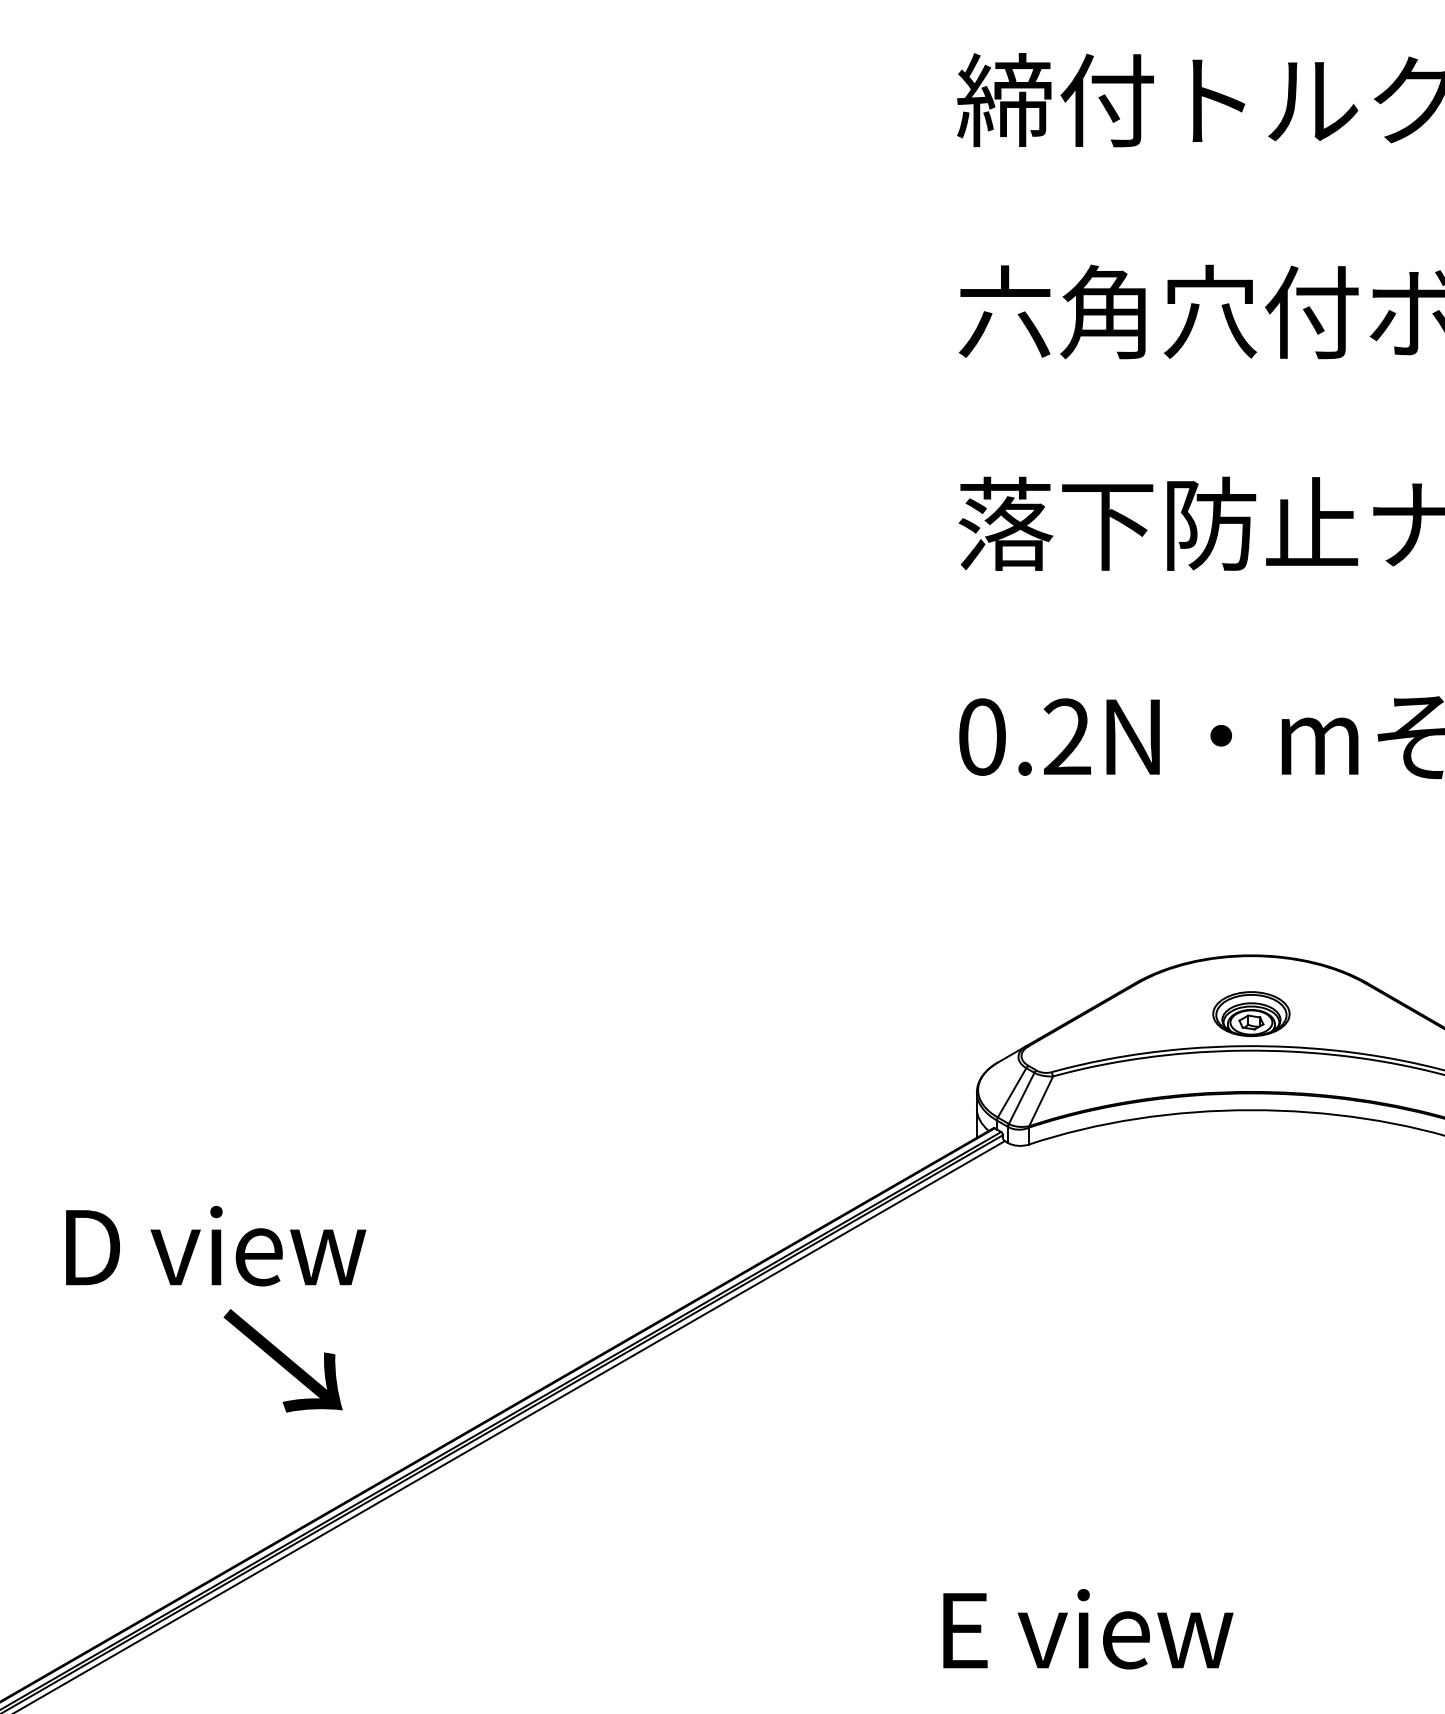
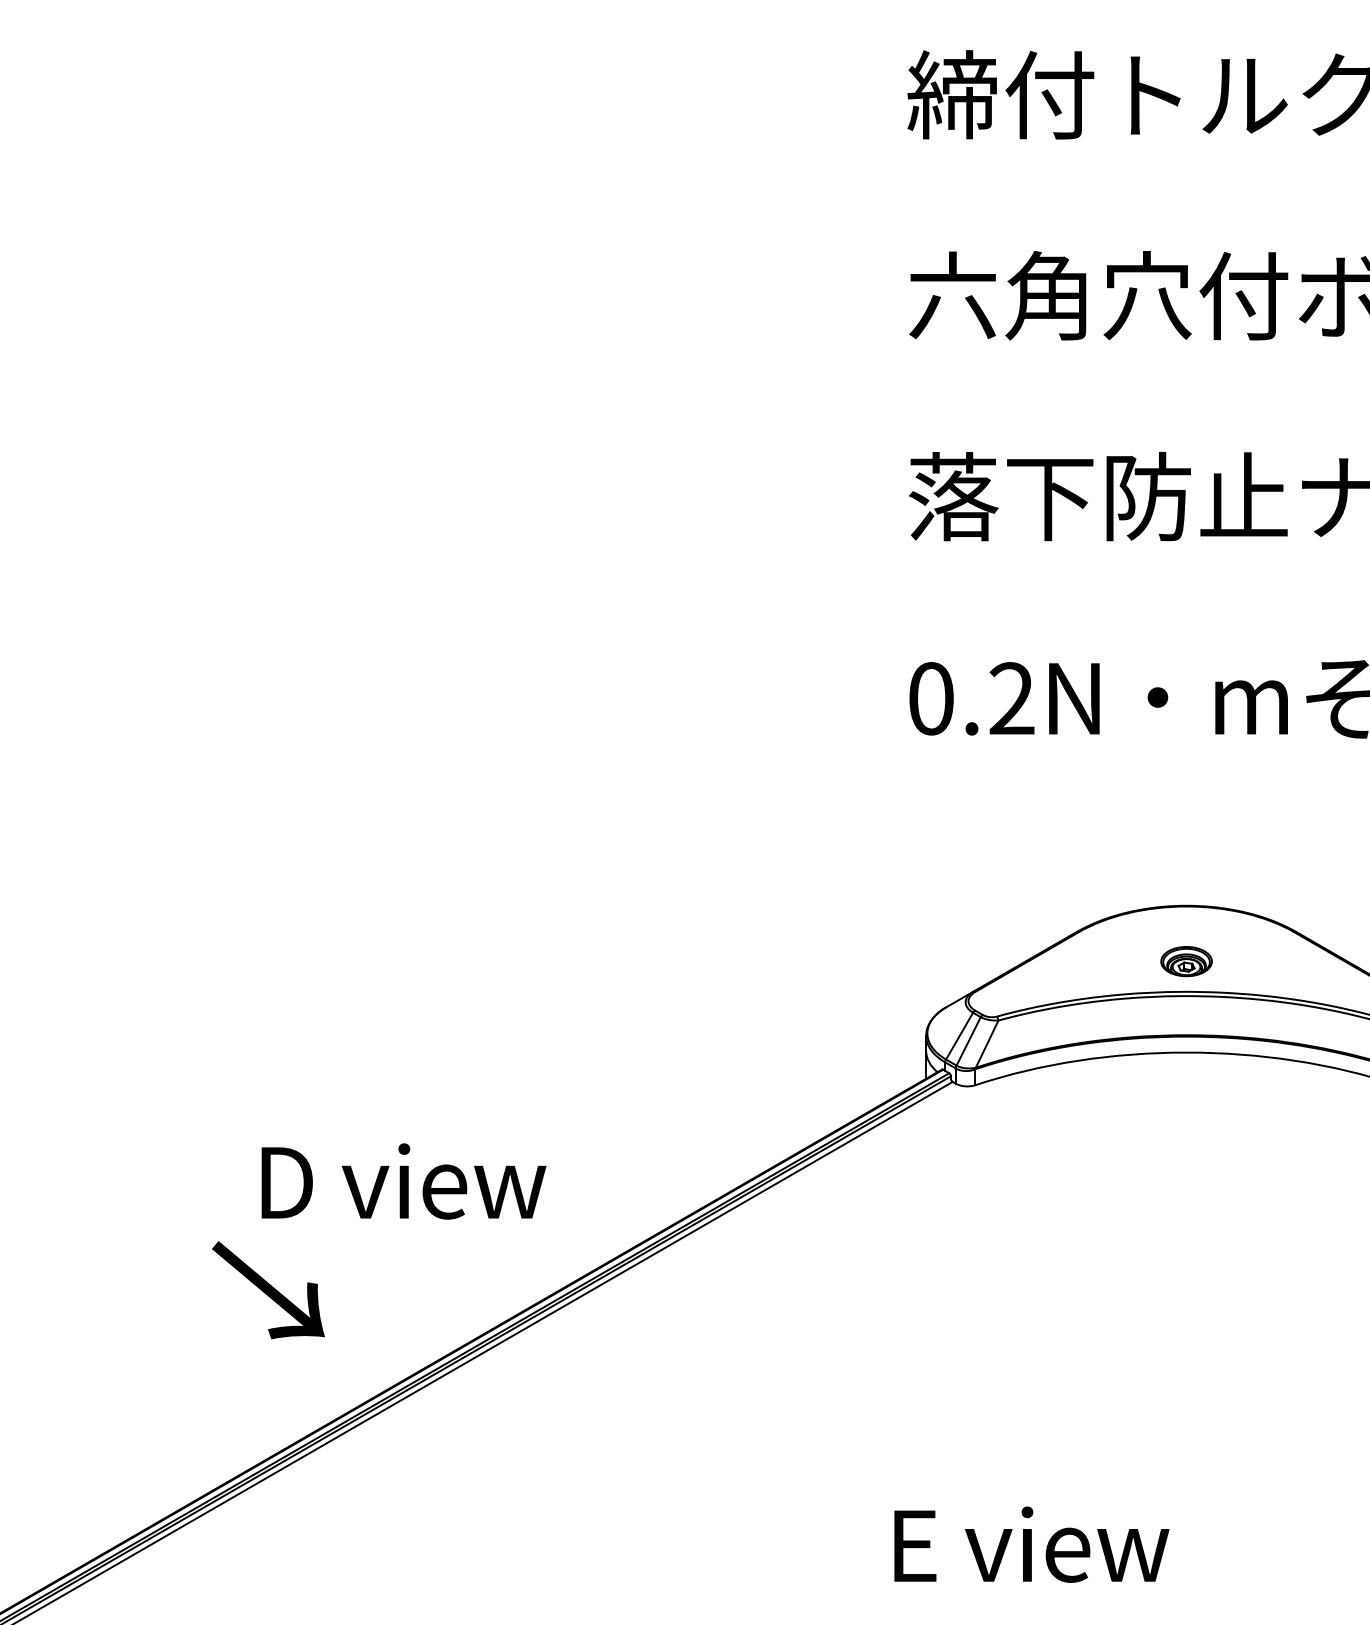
part: (1251, 1014) -> (1186, 961), size x0.7
text: (216, 1246) -> (404, 1181), moved

